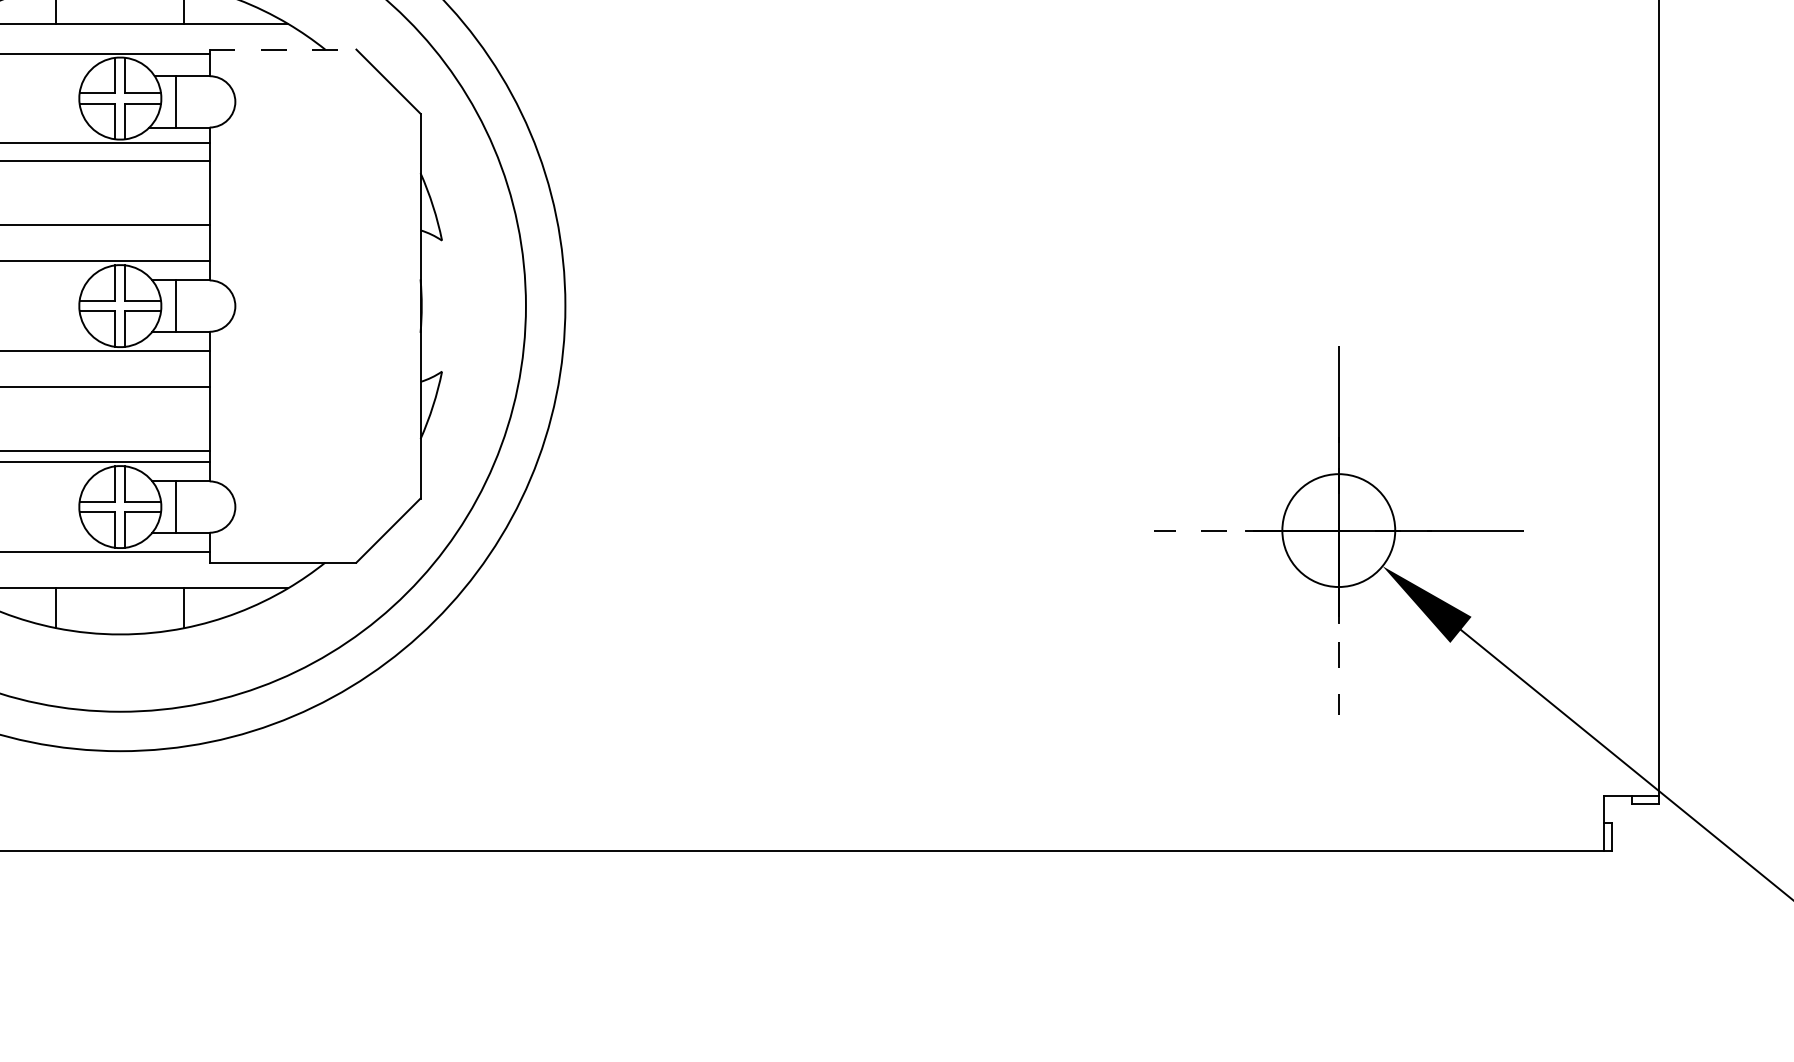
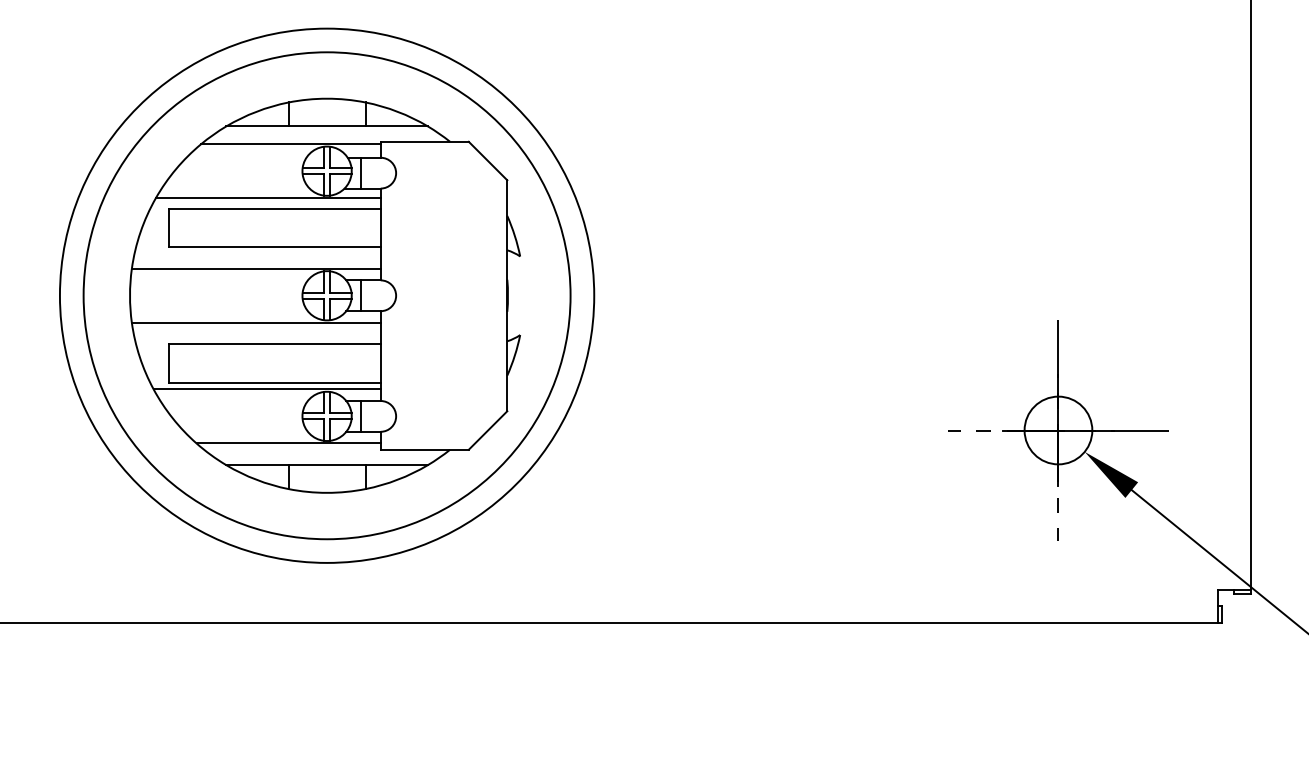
line: (284, 49) -> (425, 141), dashed -> solid

